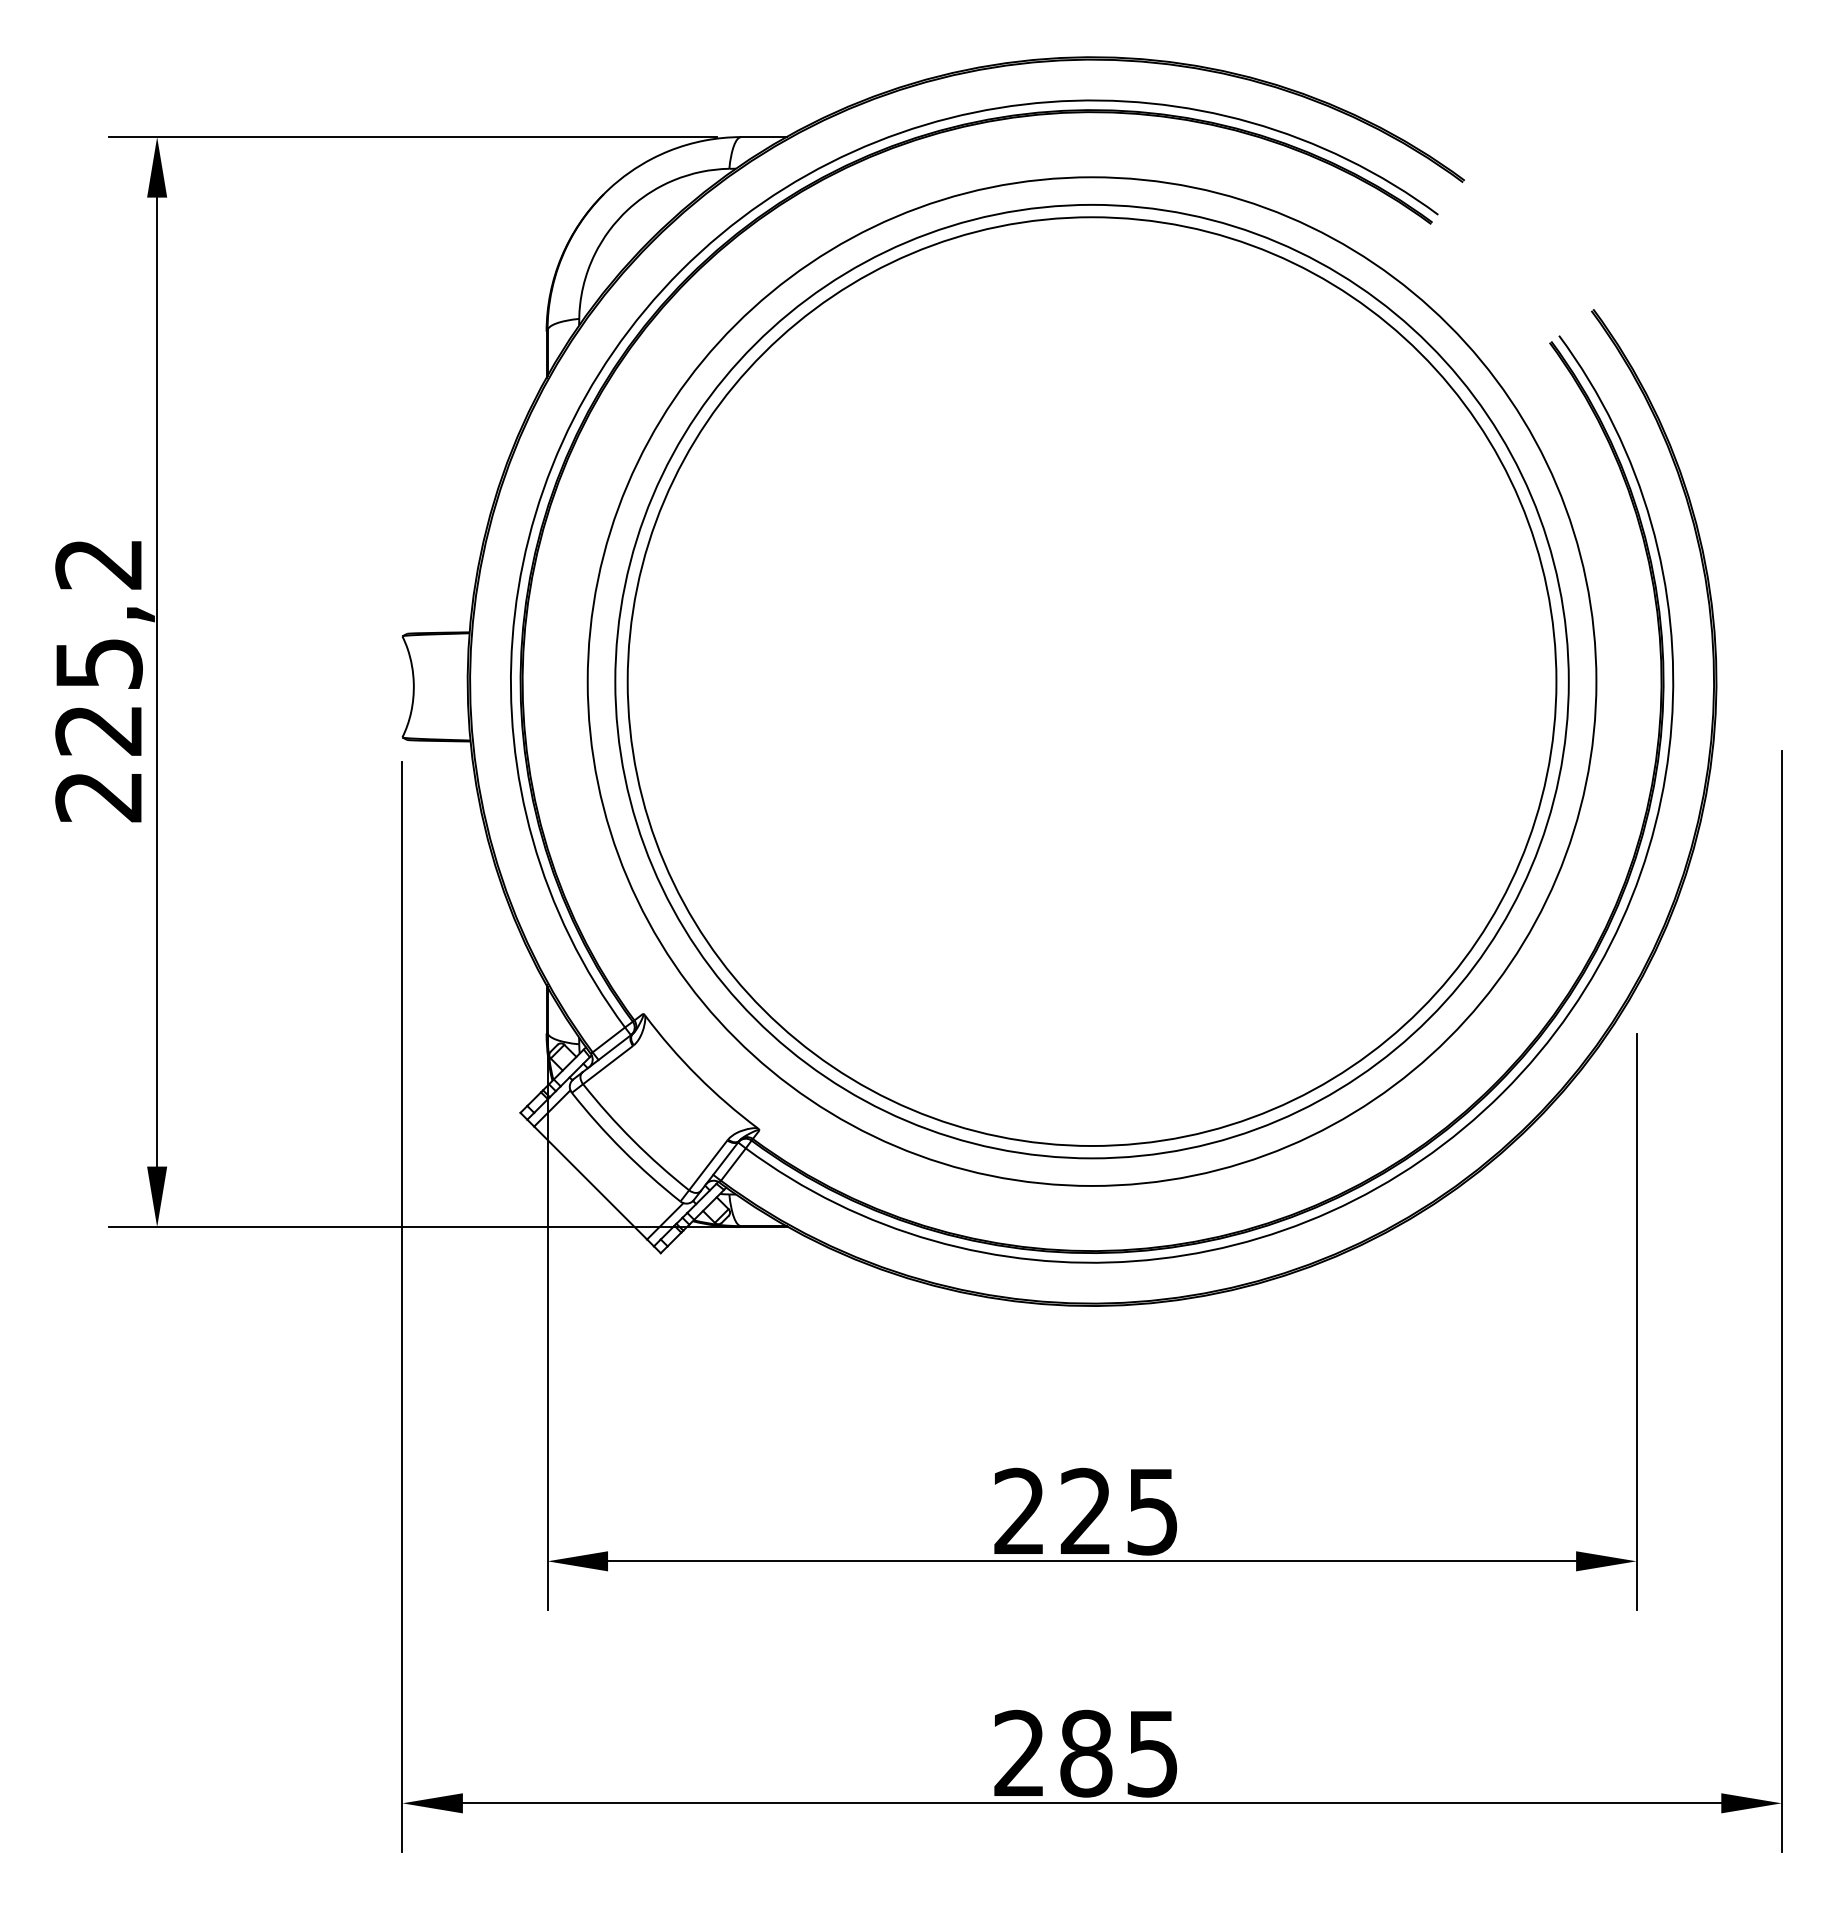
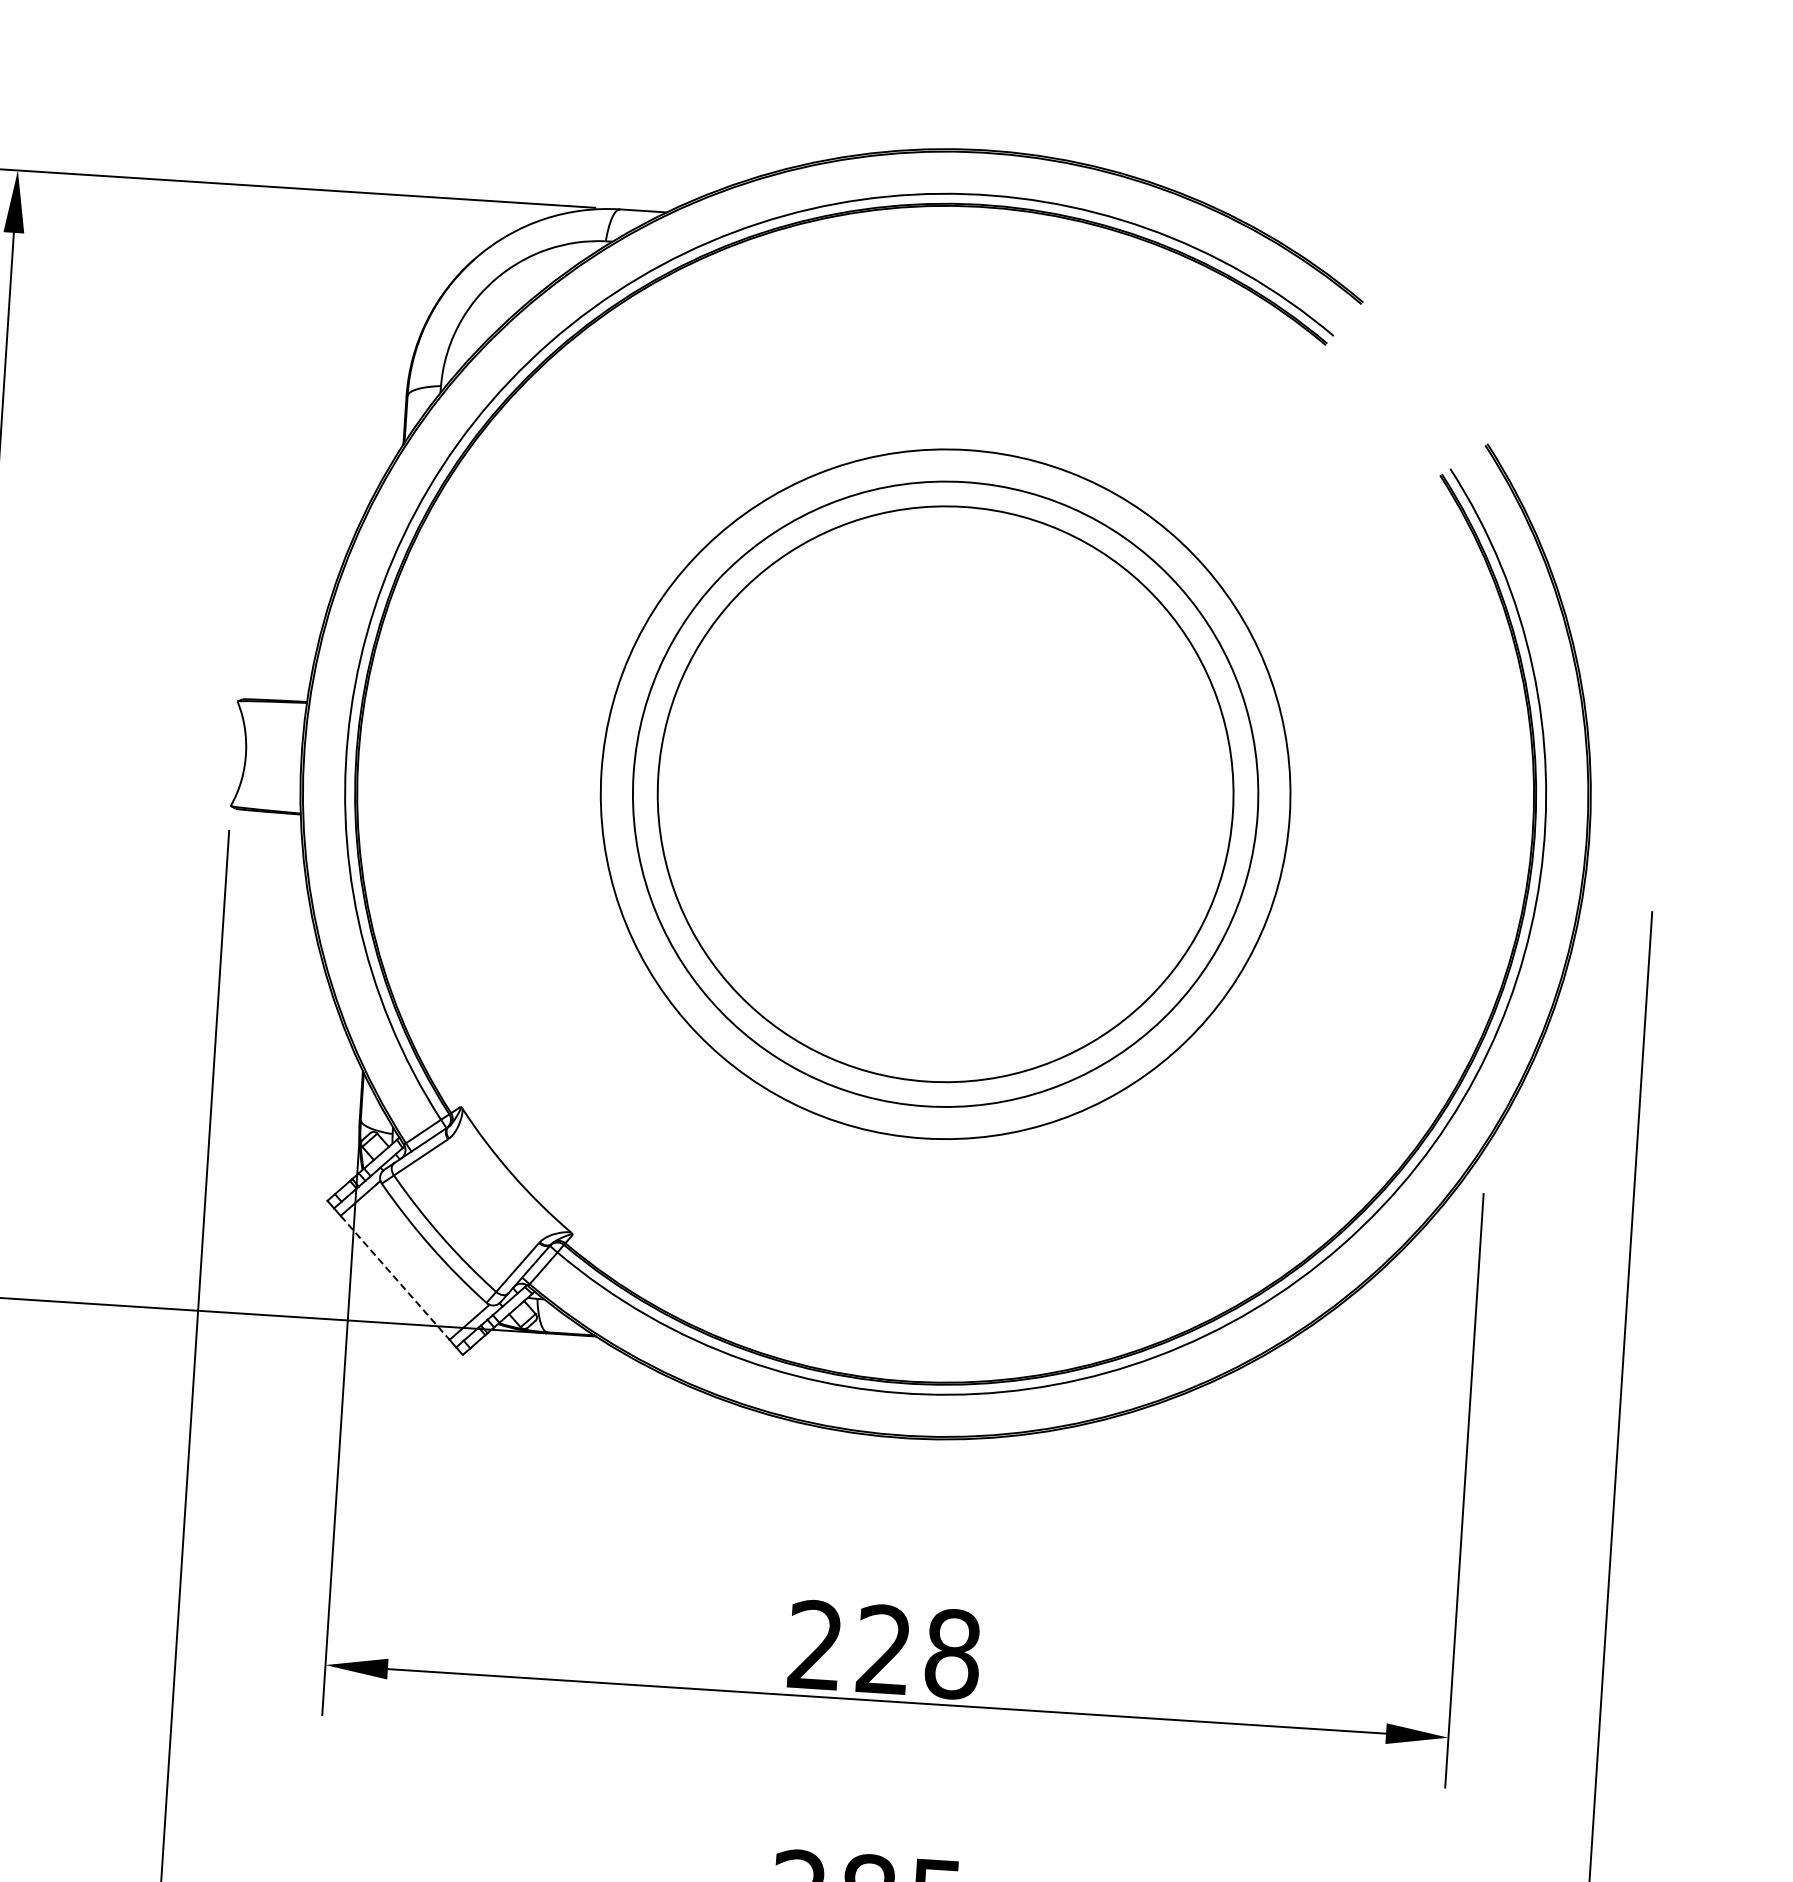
circle: (1091, 681) -> (945, 794), size x0.6
circle: (1091, 681) -> (945, 794), size x0.6
circle: (1091, 681) -> (945, 794), size x0.7
line: (590, 1183) -> (394, 1278), solid -> dashed
text: (1152, 1511) -> (952, 1654), 225 -> 228

